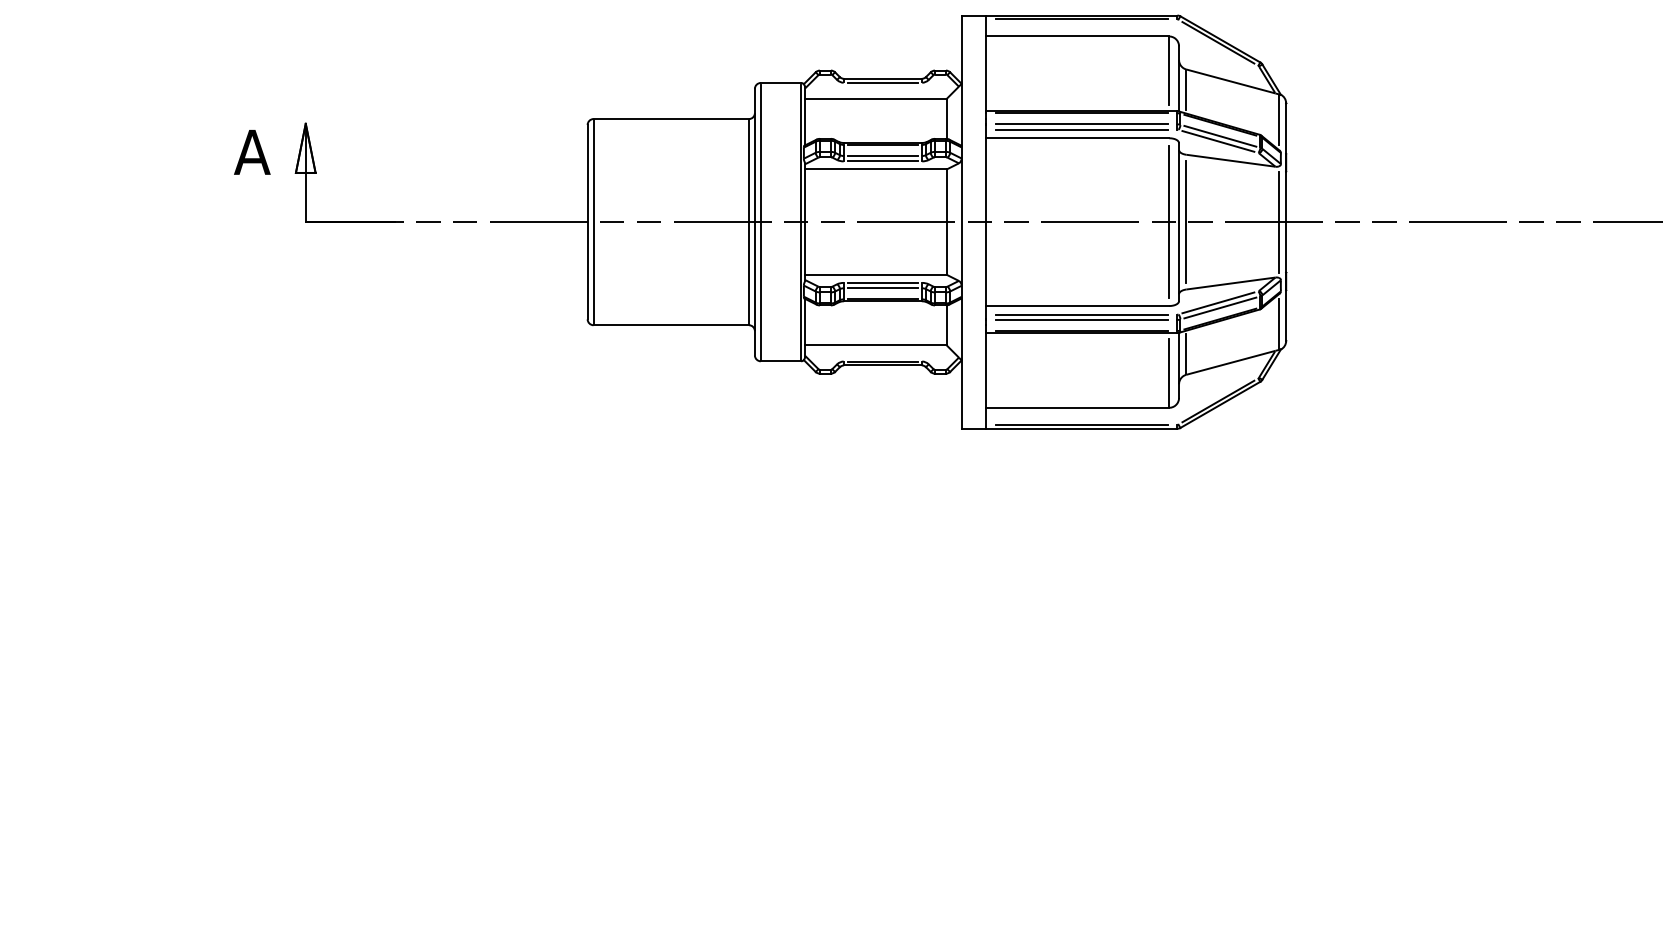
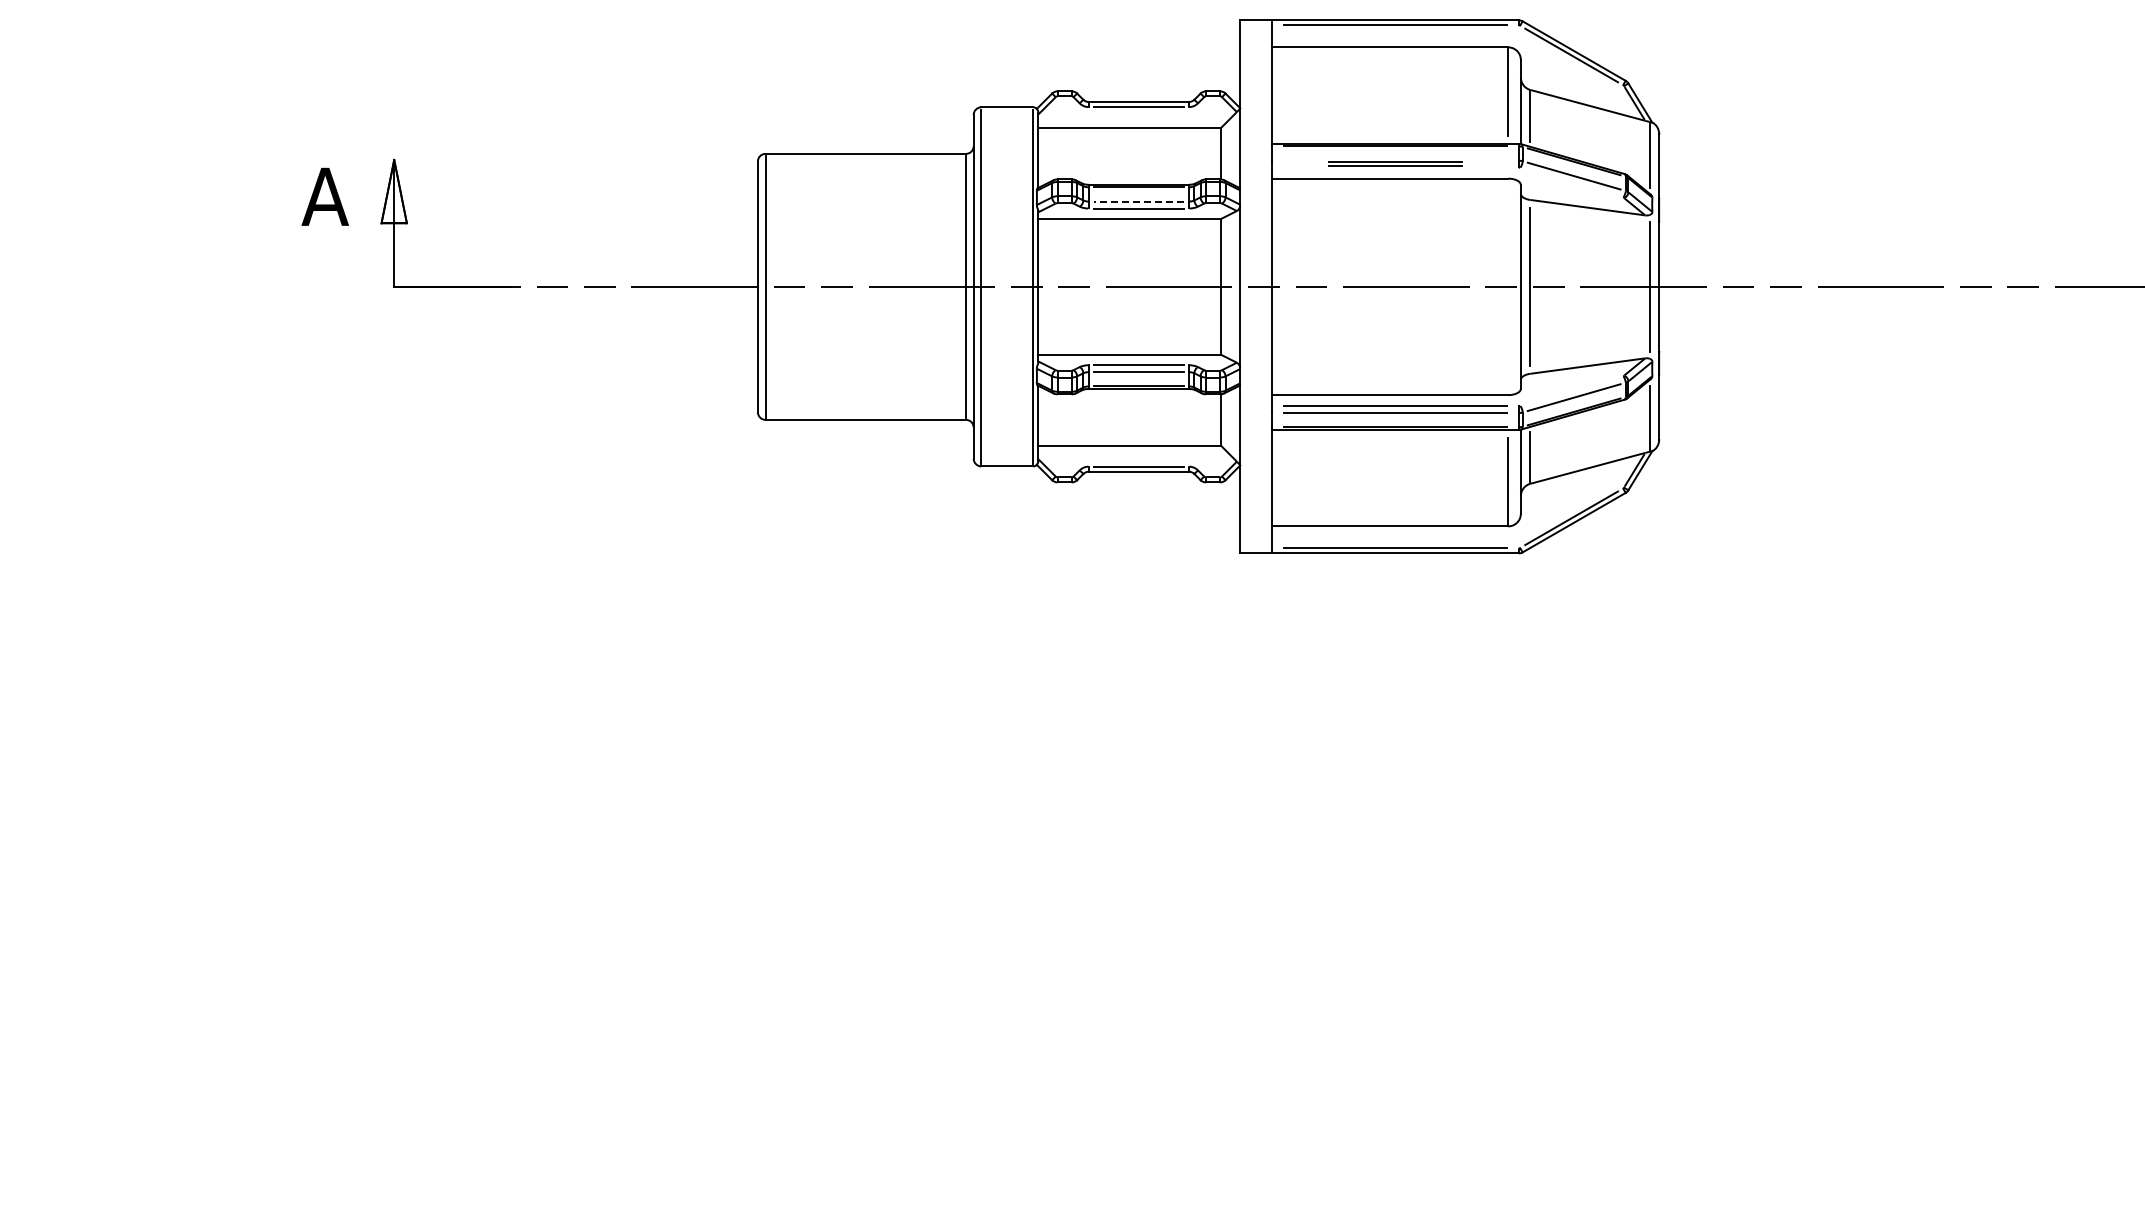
part: (1081, 127) -> (1395, 164), size x0.6
line: (1218, 141) -> (1571, 182), removed
line: (882, 155) -> (1138, 201), solid -> dashed
line: (1169, 221) -> (1508, 286), removed
line: (1218, 302) -> (1571, 390), removed

